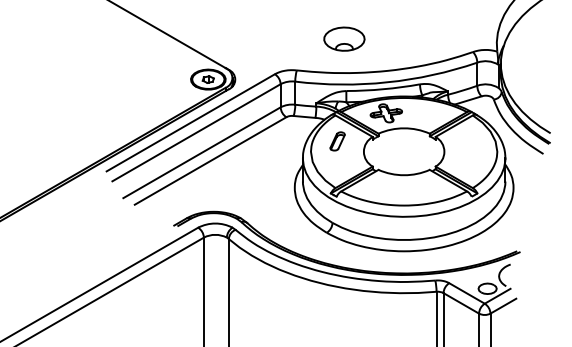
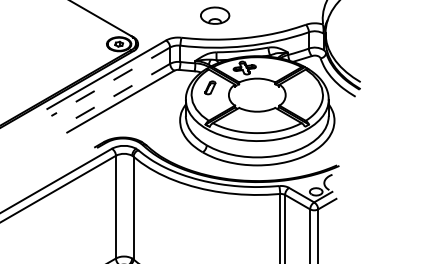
line: (196, 132) -> (110, 81), solid -> dashed
line: (201, 153) -> (114, 96), solid -> dashed

